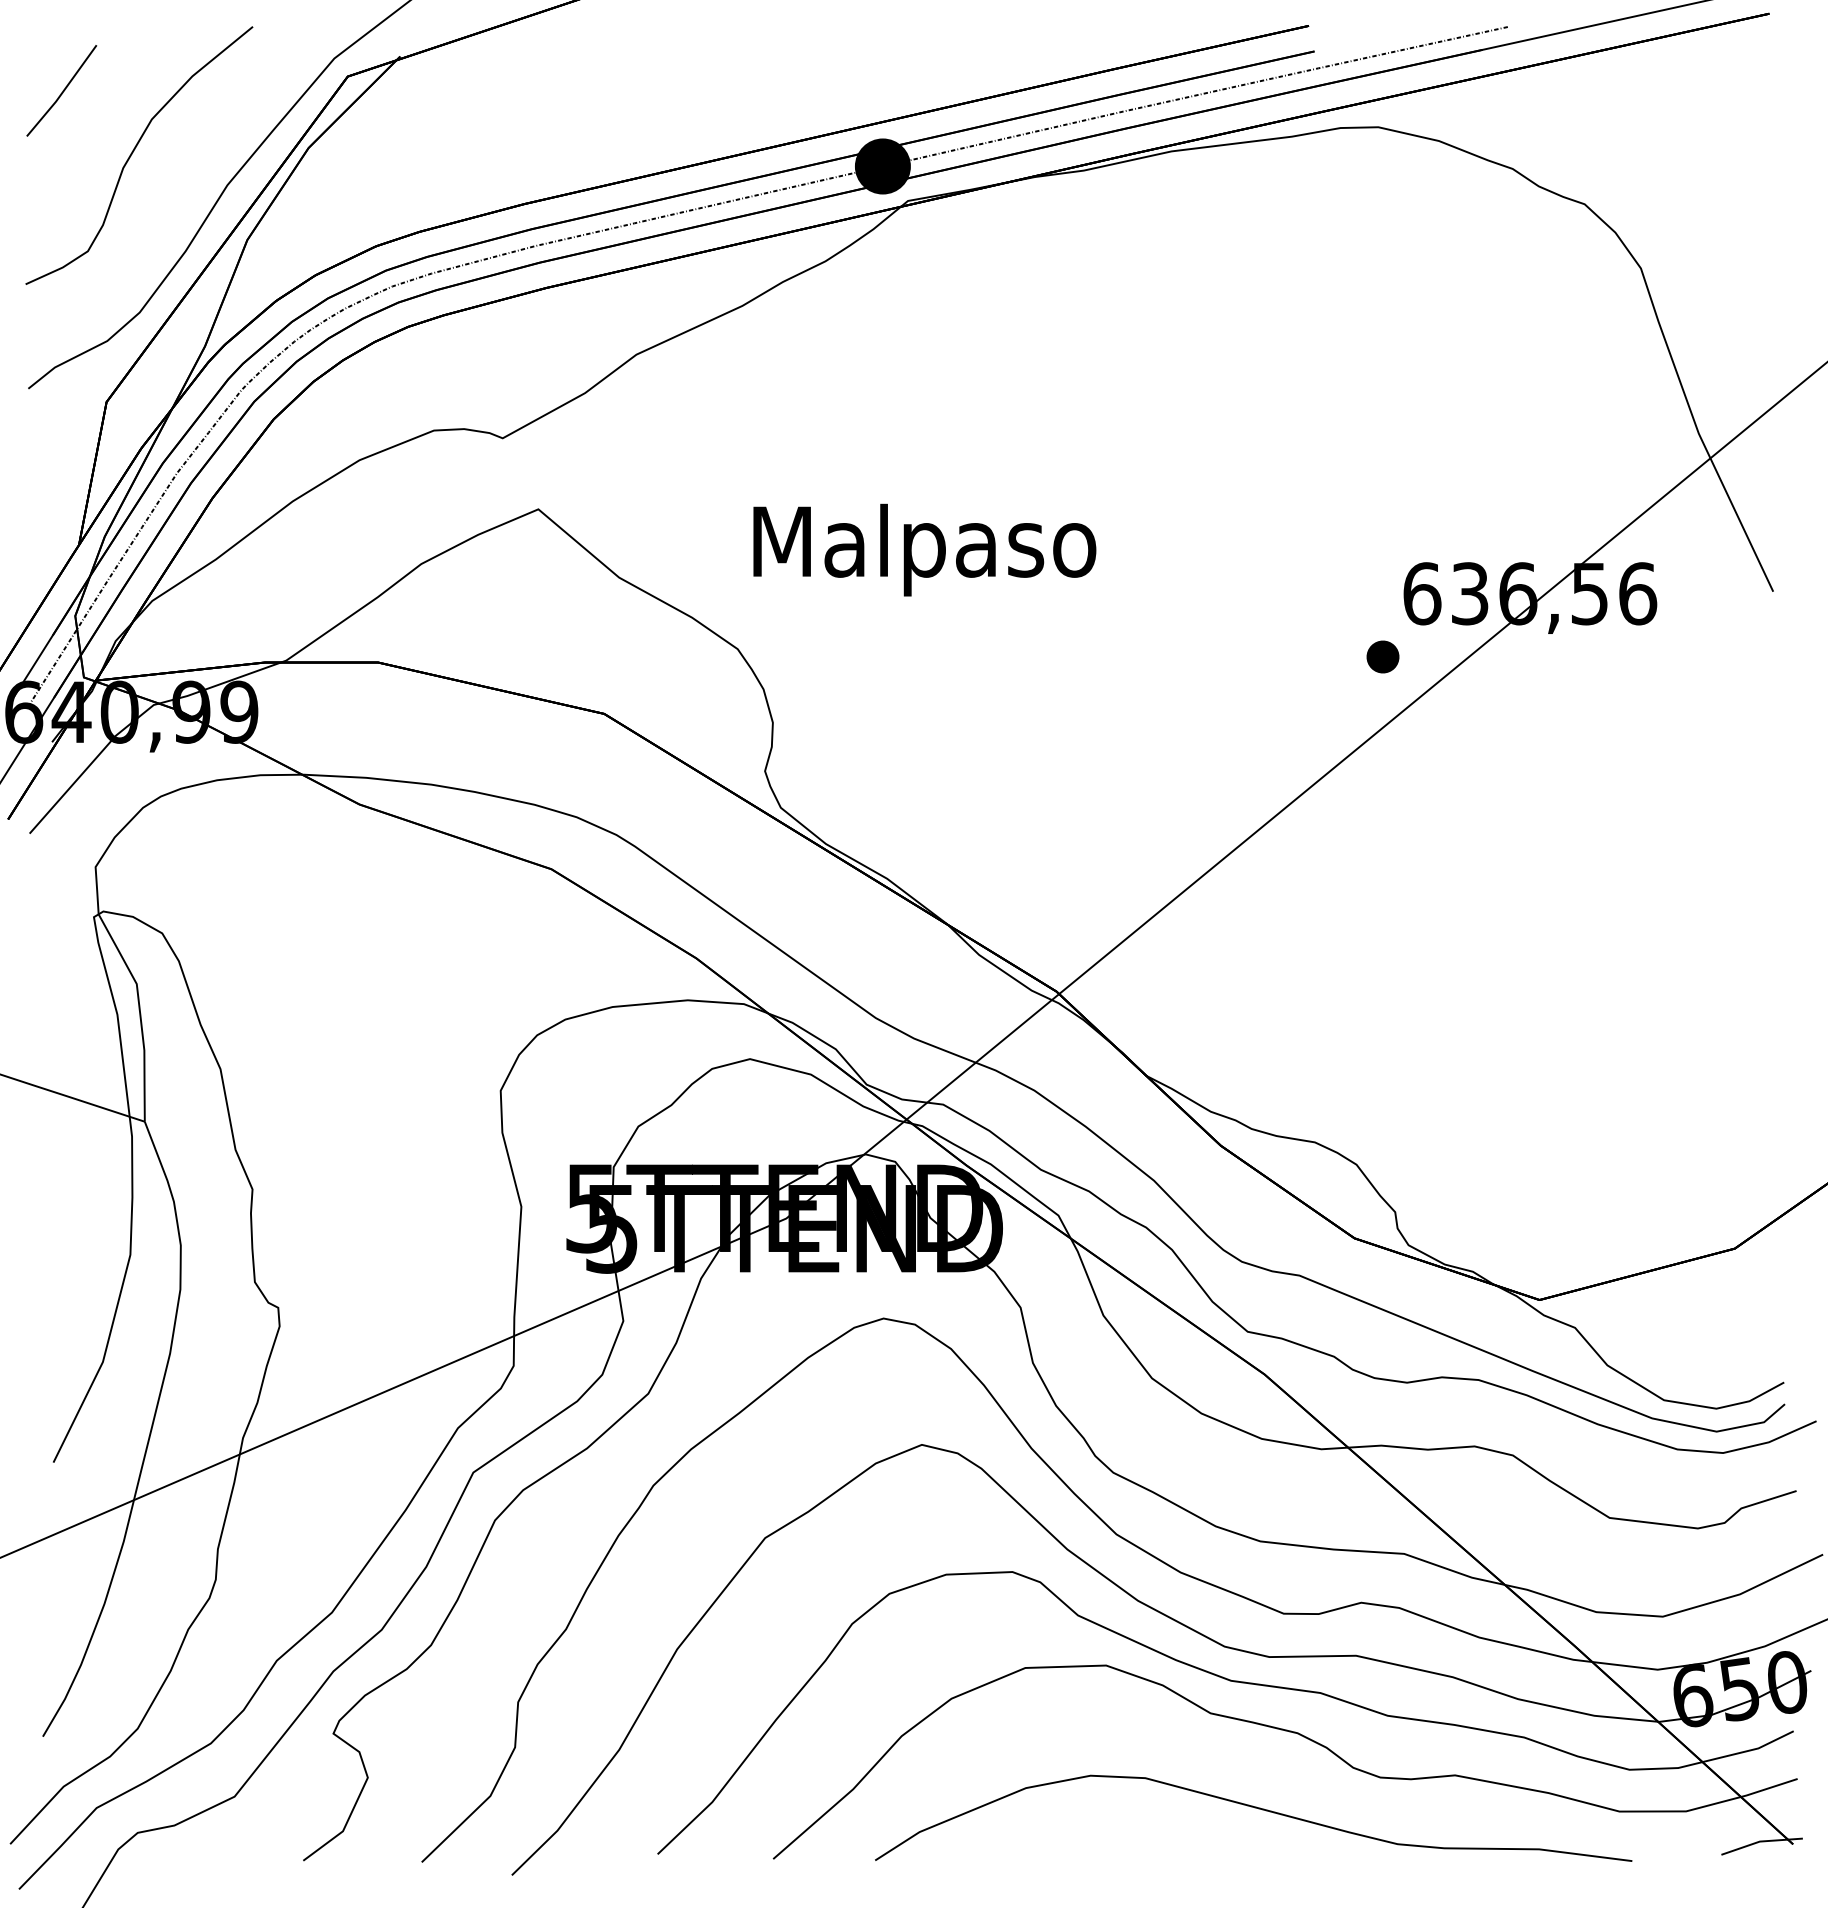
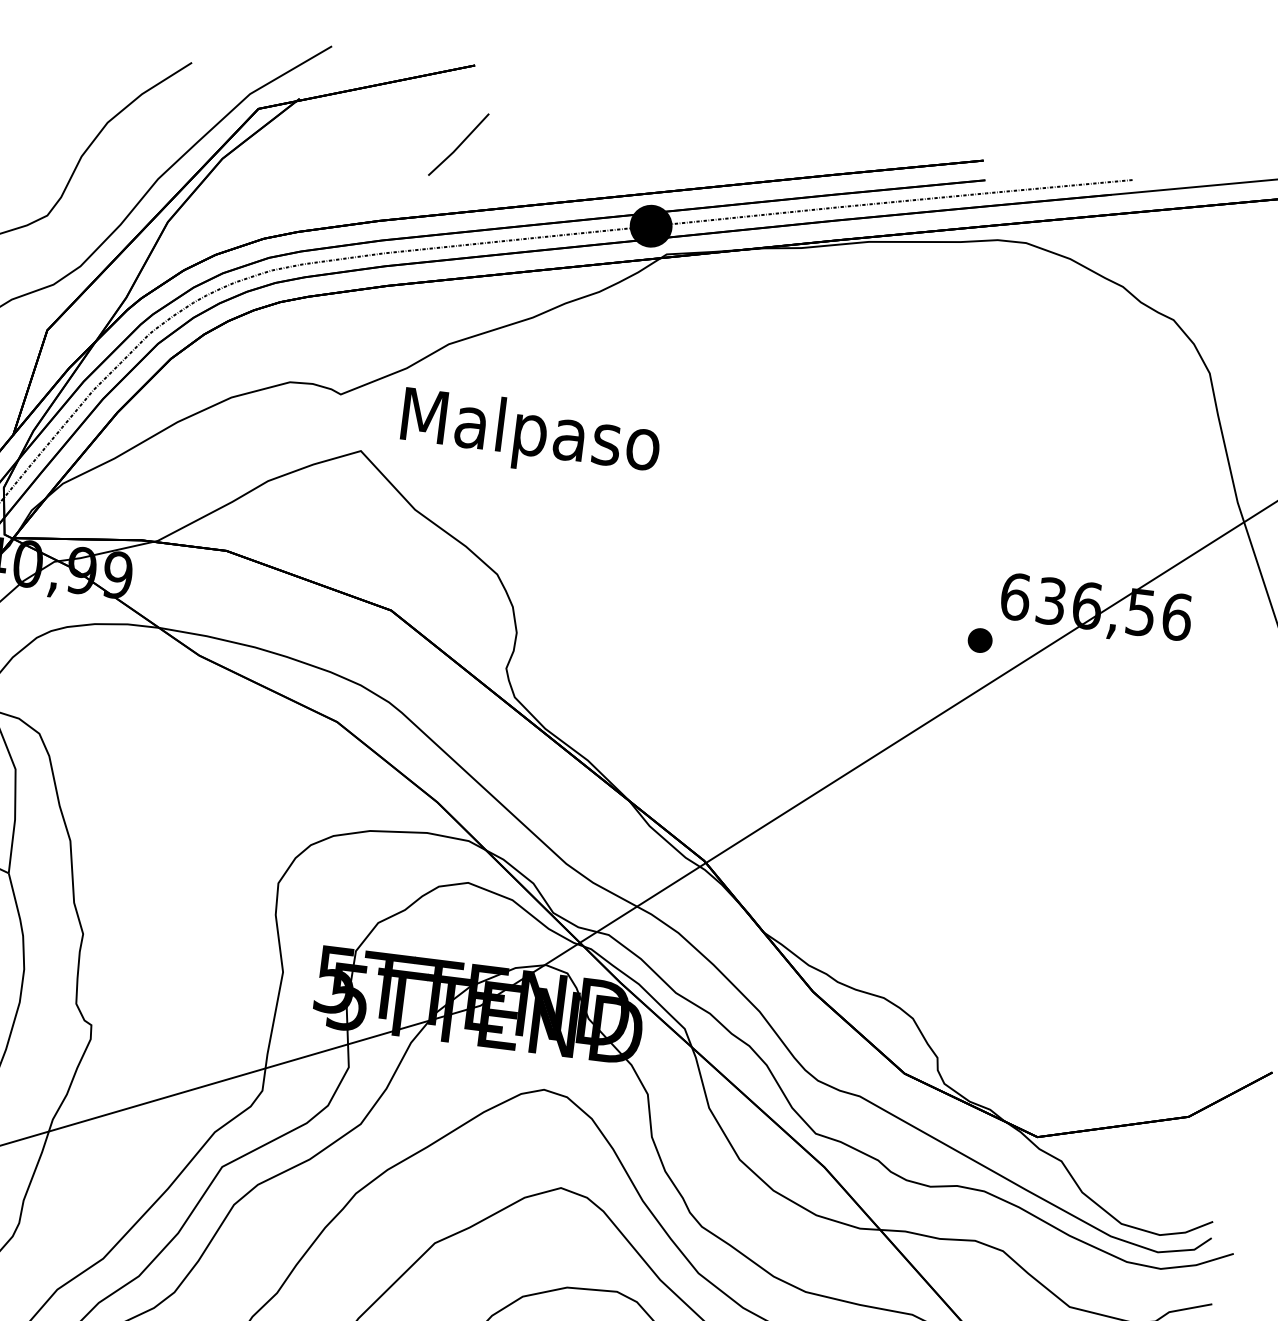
line: (62, 90) -> (459, 144), moved
text: (924, 549) -> (530, 434), moved

